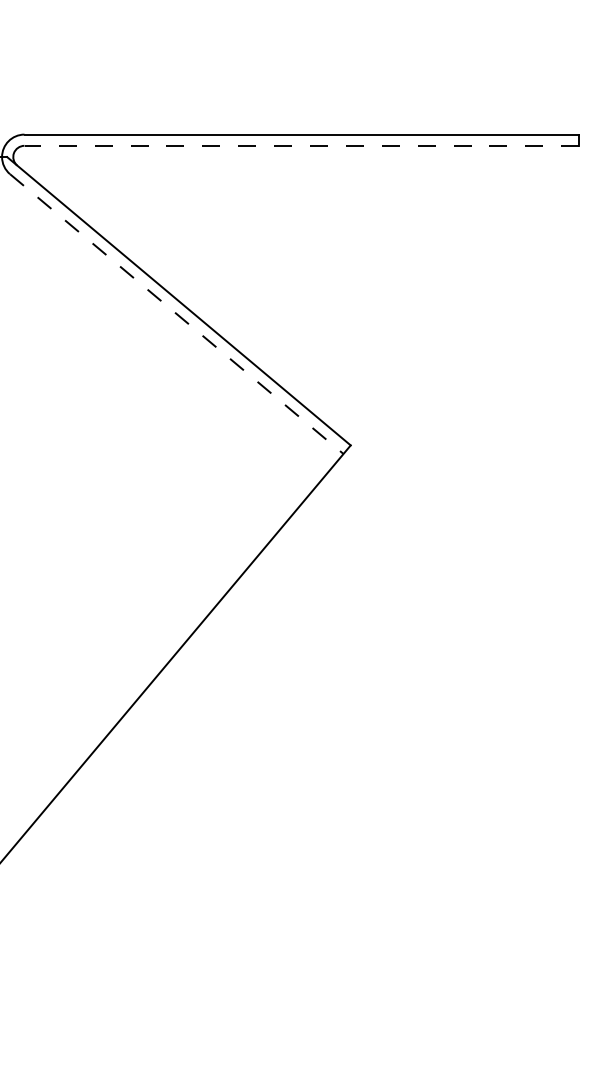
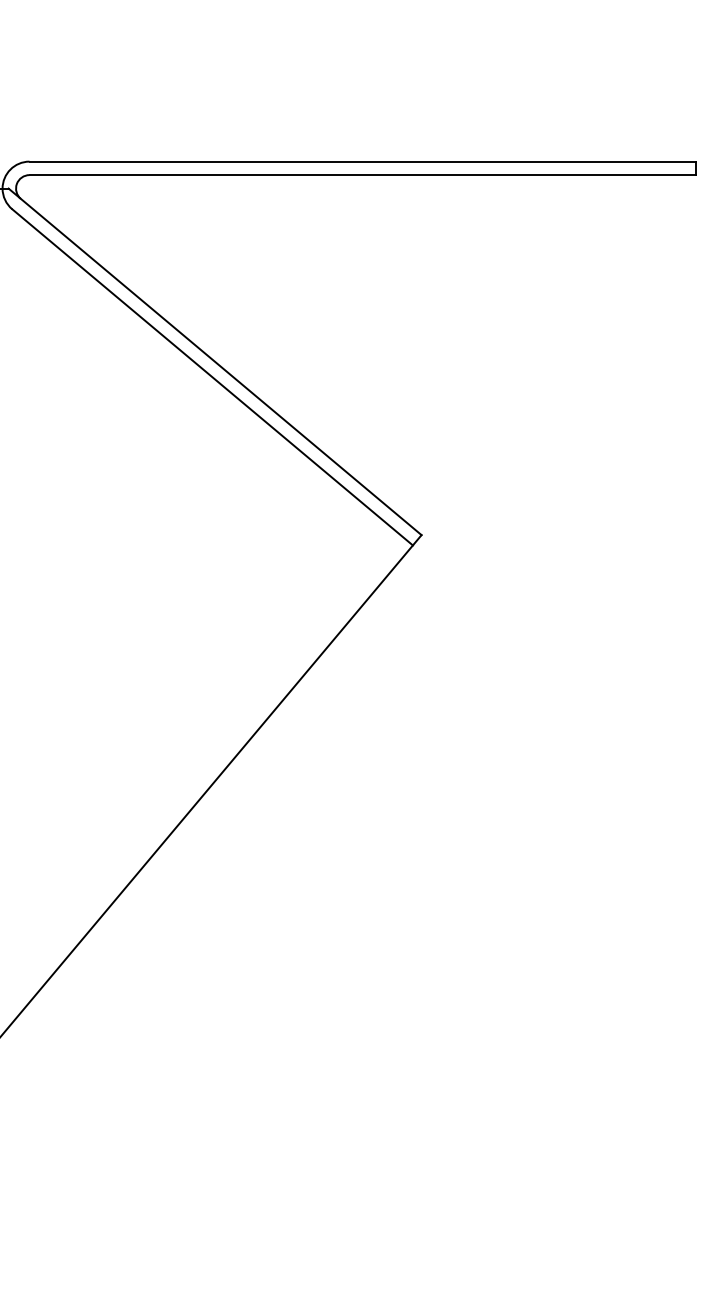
line: (301, 145) -> (362, 174), dashed -> solid
line: (176, 314) -> (212, 377), dashed -> solid

